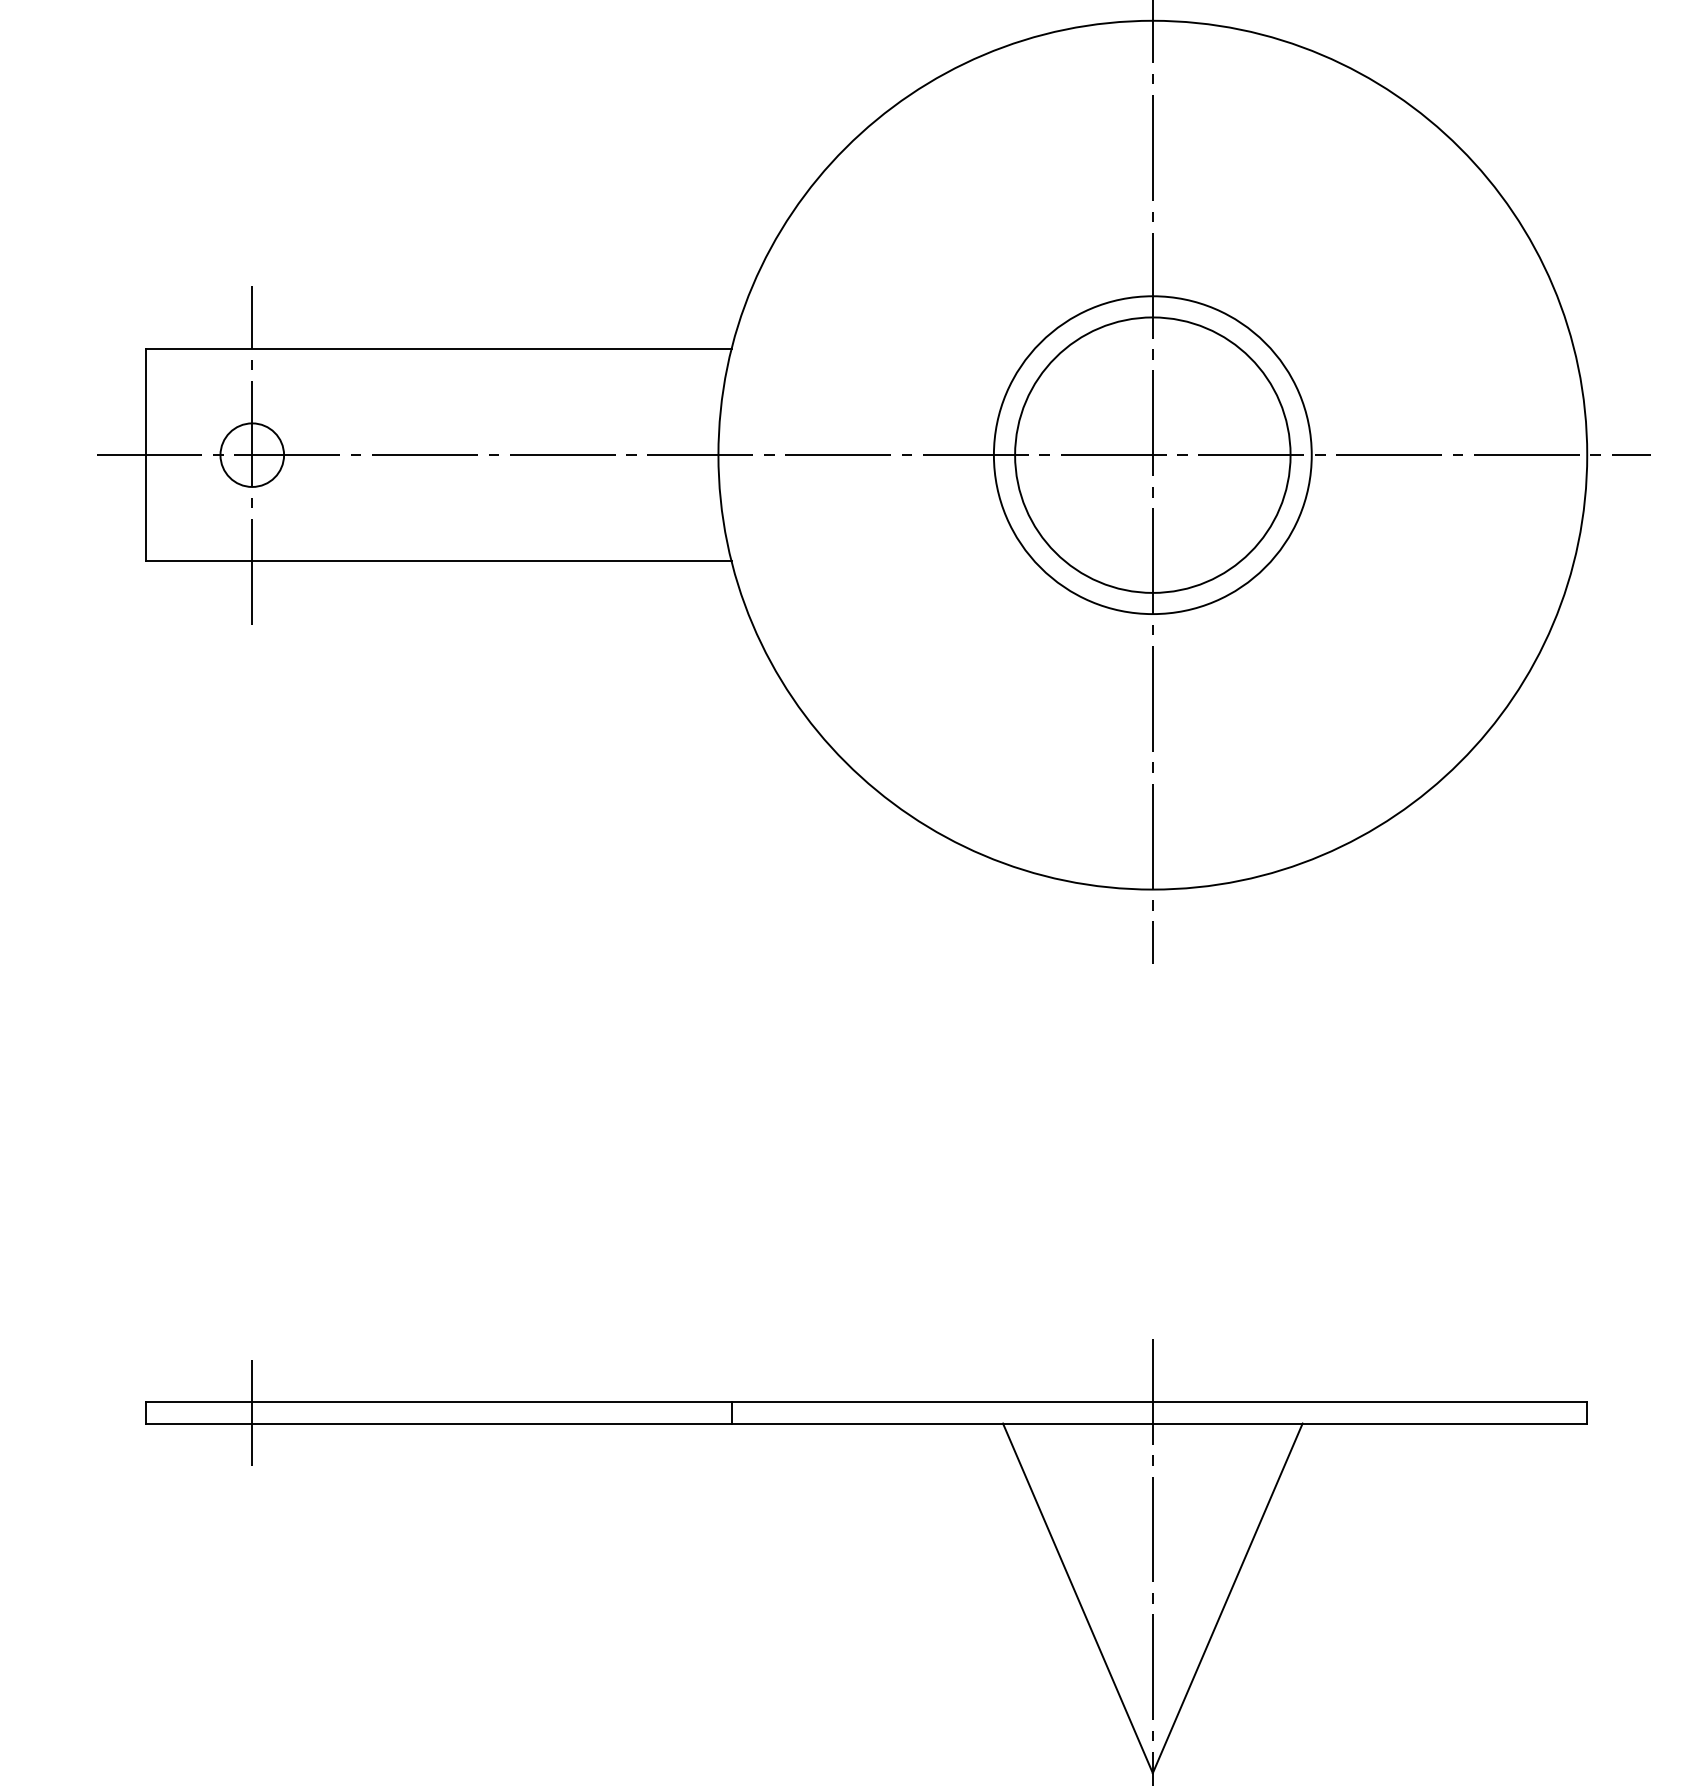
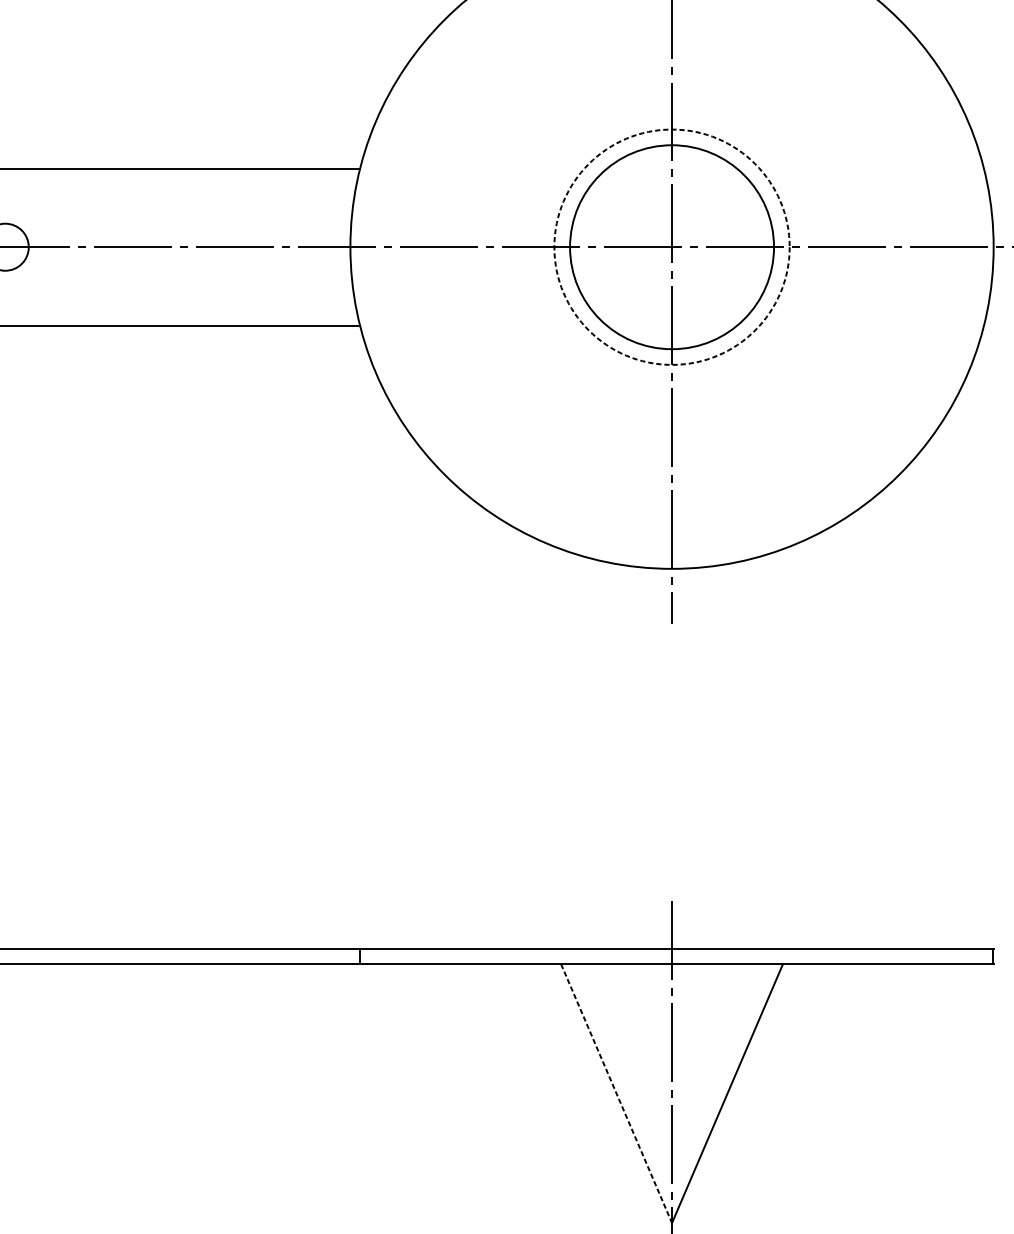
line: (252, 454) -> (5, 246), removed
circle: (1152, 455) -> (671, 247), solid -> dashed
line: (252, 1417) -> (5, 959), removed
line: (1078, 1598) -> (617, 1093), solid -> dashed

